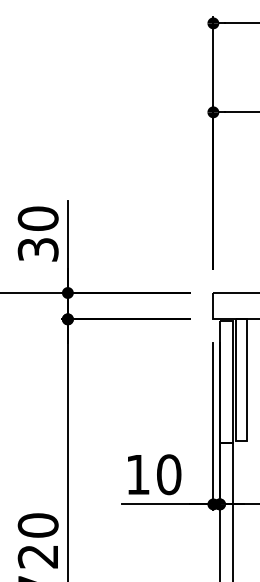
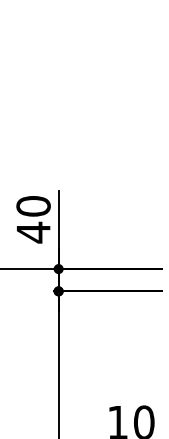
text: (37, 249) -> (32, 232), 30 -> 40

